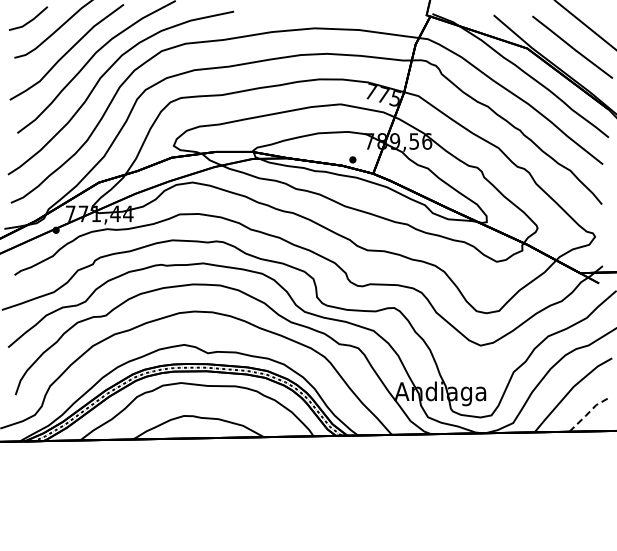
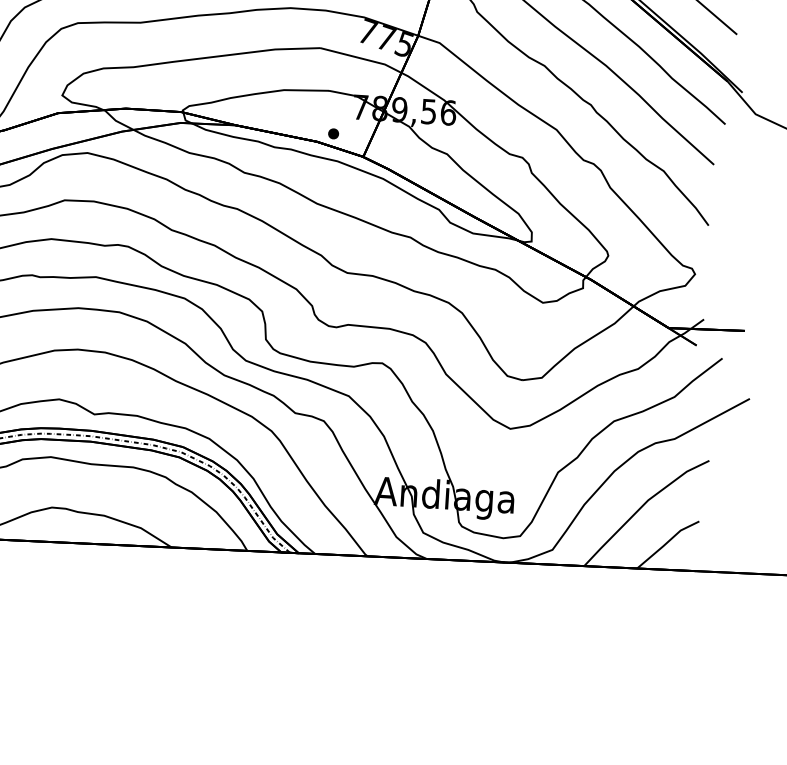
line: (588, 413) -> (668, 542), dashed -> solid

